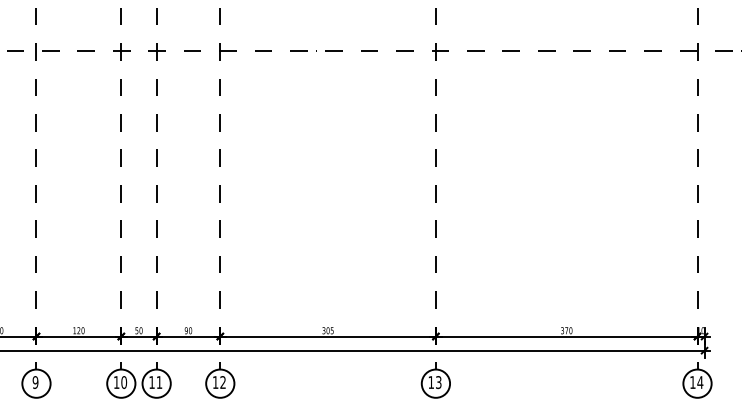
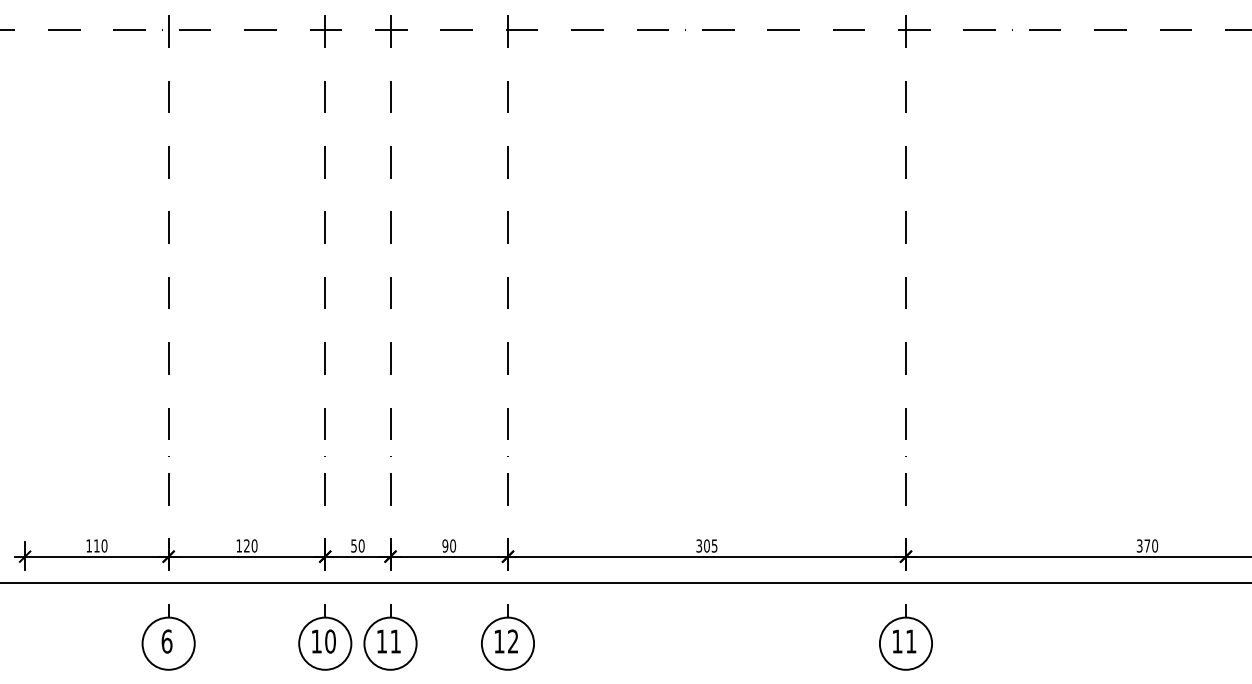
text: (35, 382) -> (166, 641), 9 -> 6
text: (438, 382) -> (910, 641), 13 -> 11

